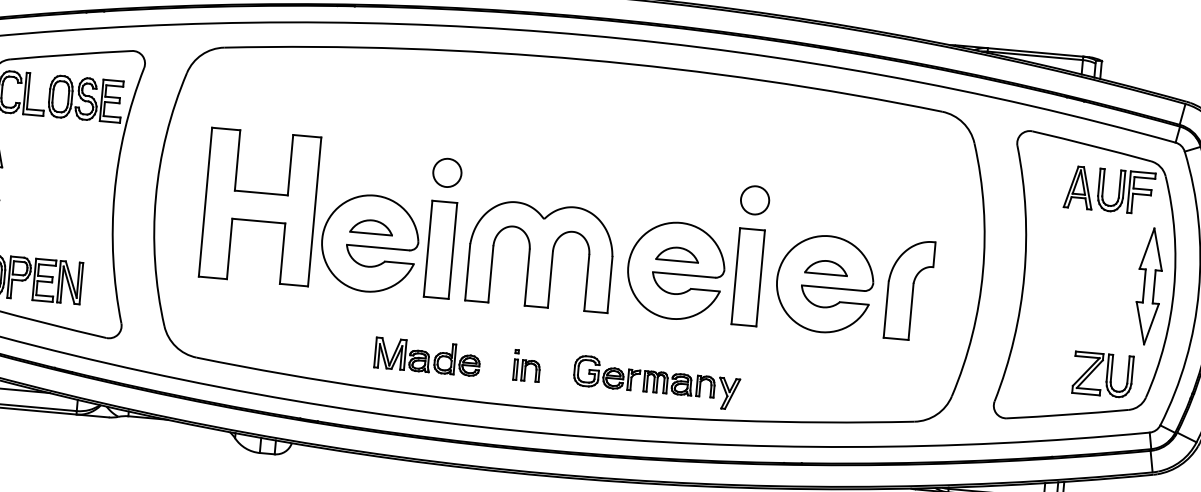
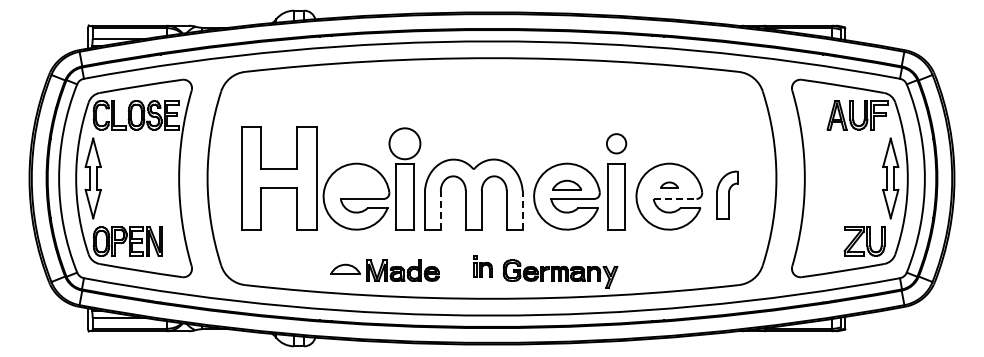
circle: (446, 172) -> (404, 143), size x1.6
part: (371, 225) -> (345, 268), moved
part: (826, 266) -> (669, 184), size x0.6
line: (490, 273) -> (440, 209), solid -> dashed
line: (609, 283) -> (522, 209), solid -> dashed
line: (833, 287) -> (675, 198), solid -> dashed
part: (908, 289) -> (726, 195), size x0.7
part: (526, 365) -> (482, 266), moved

